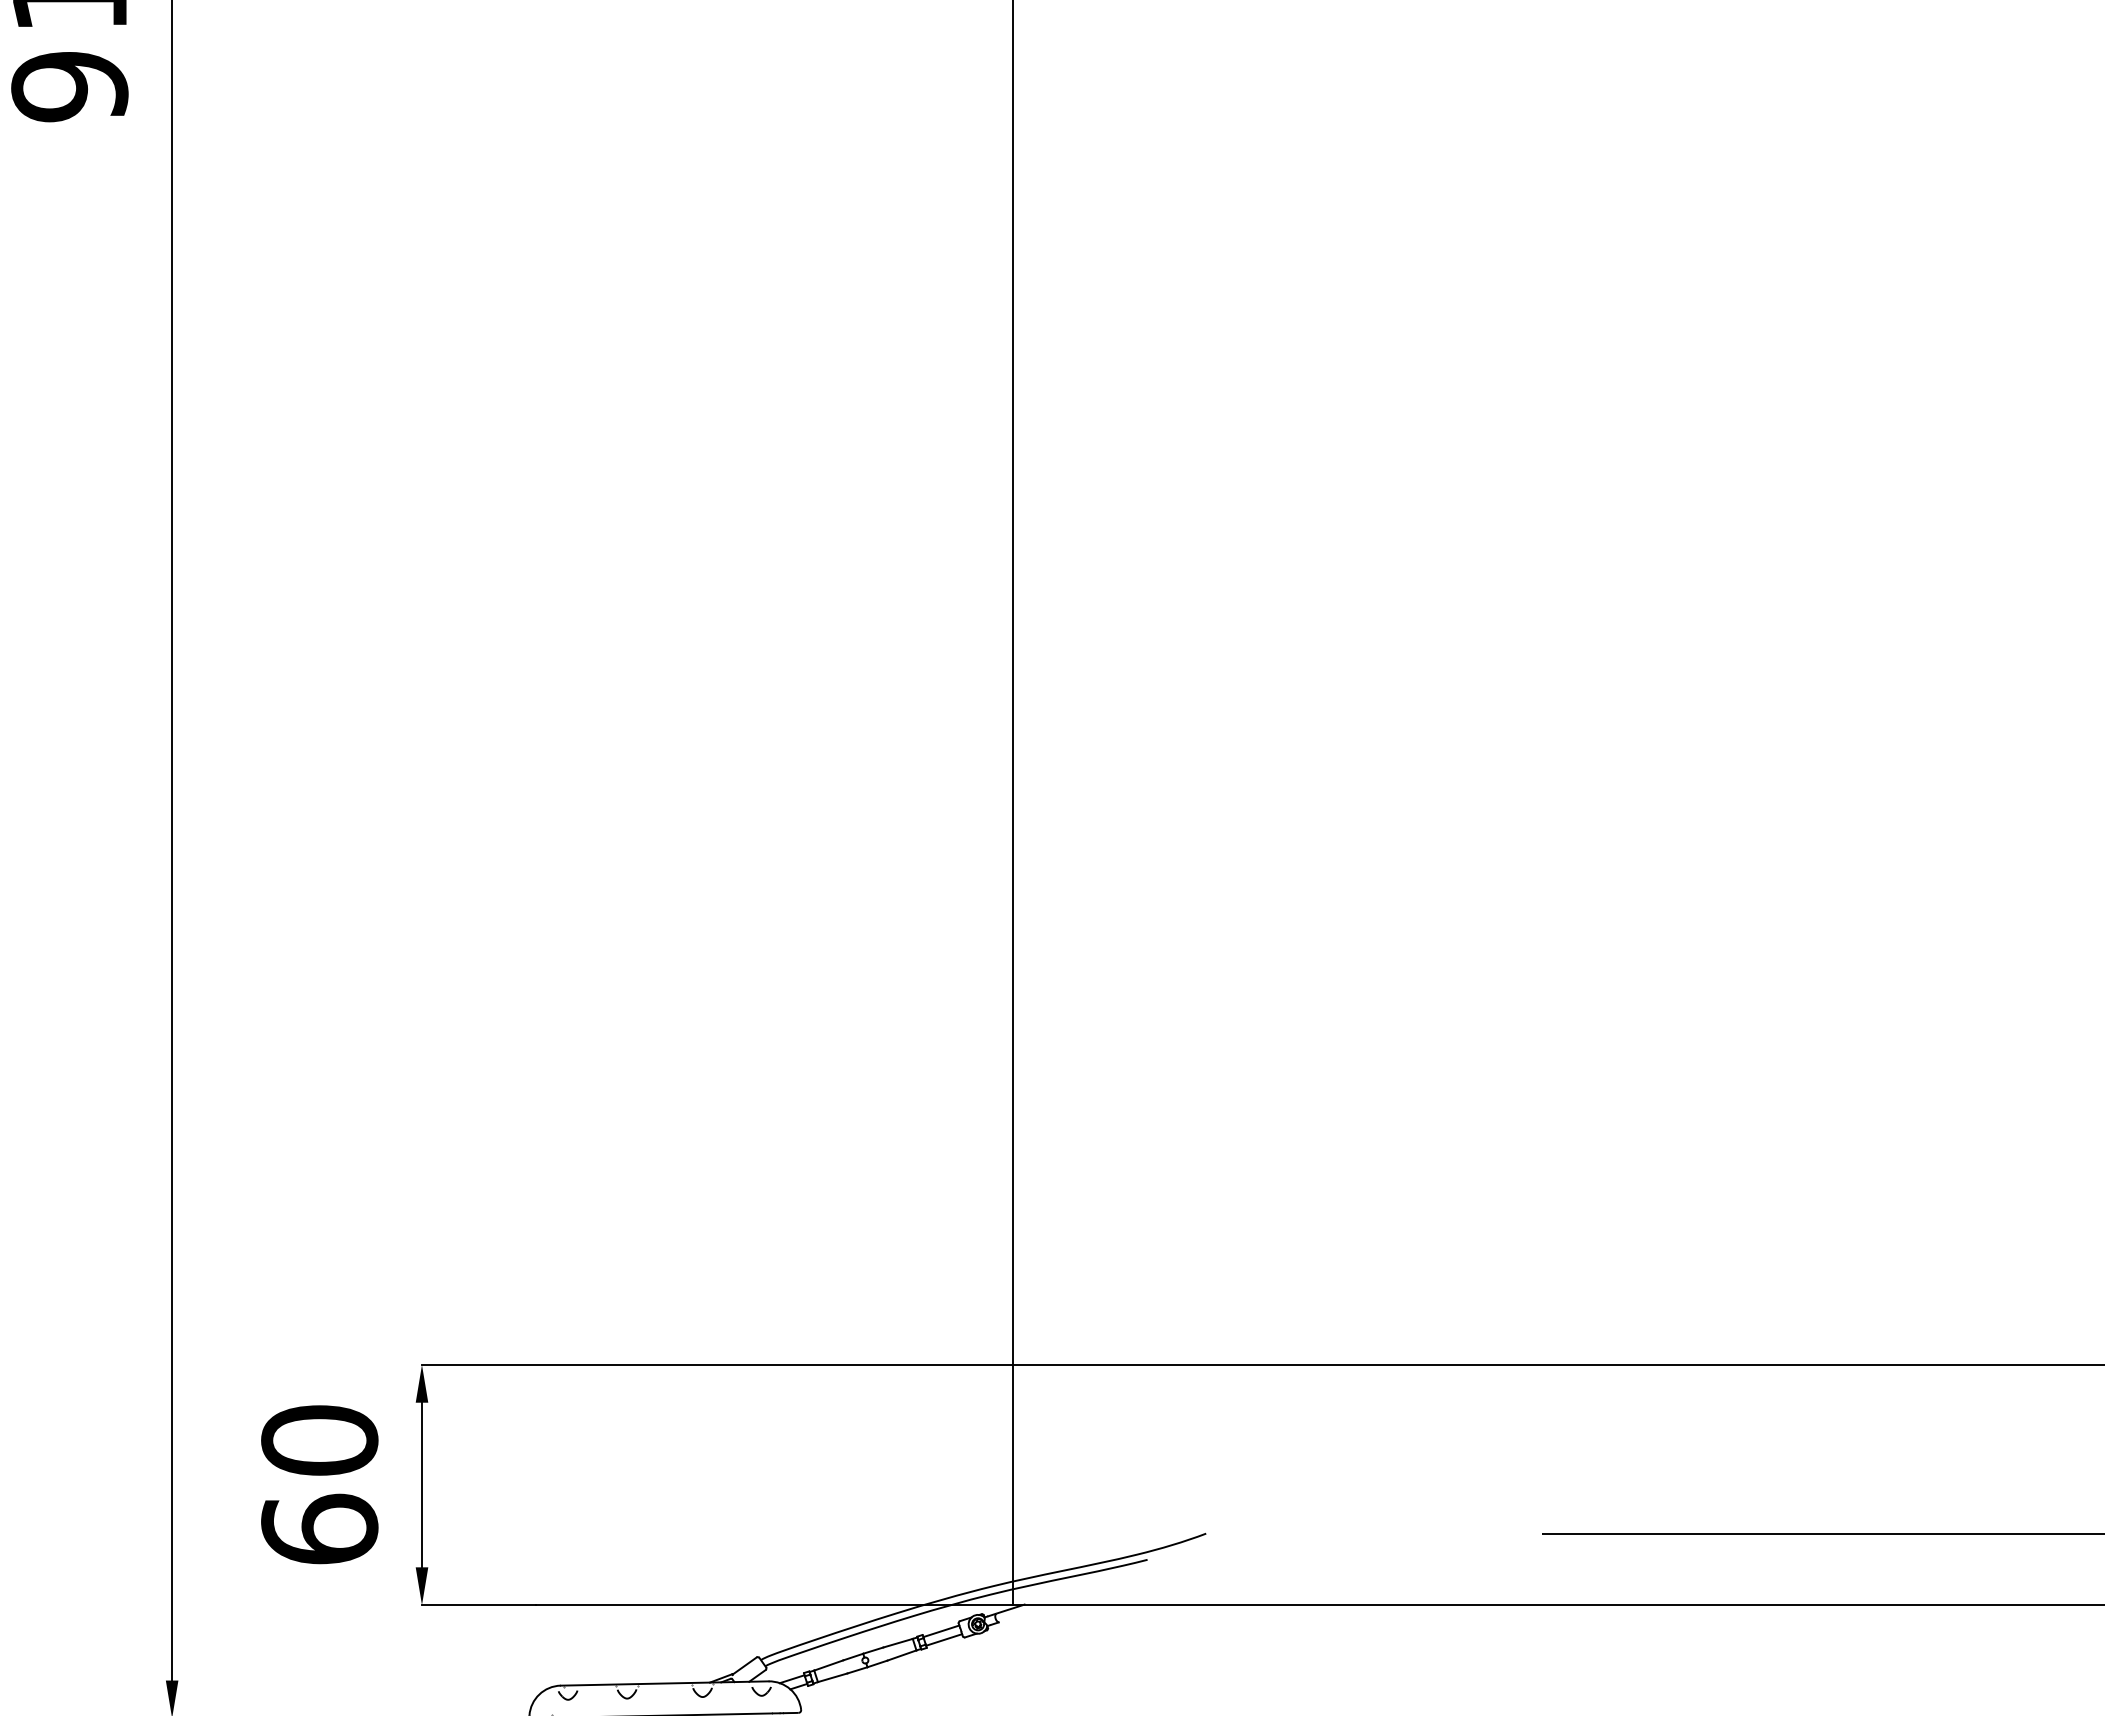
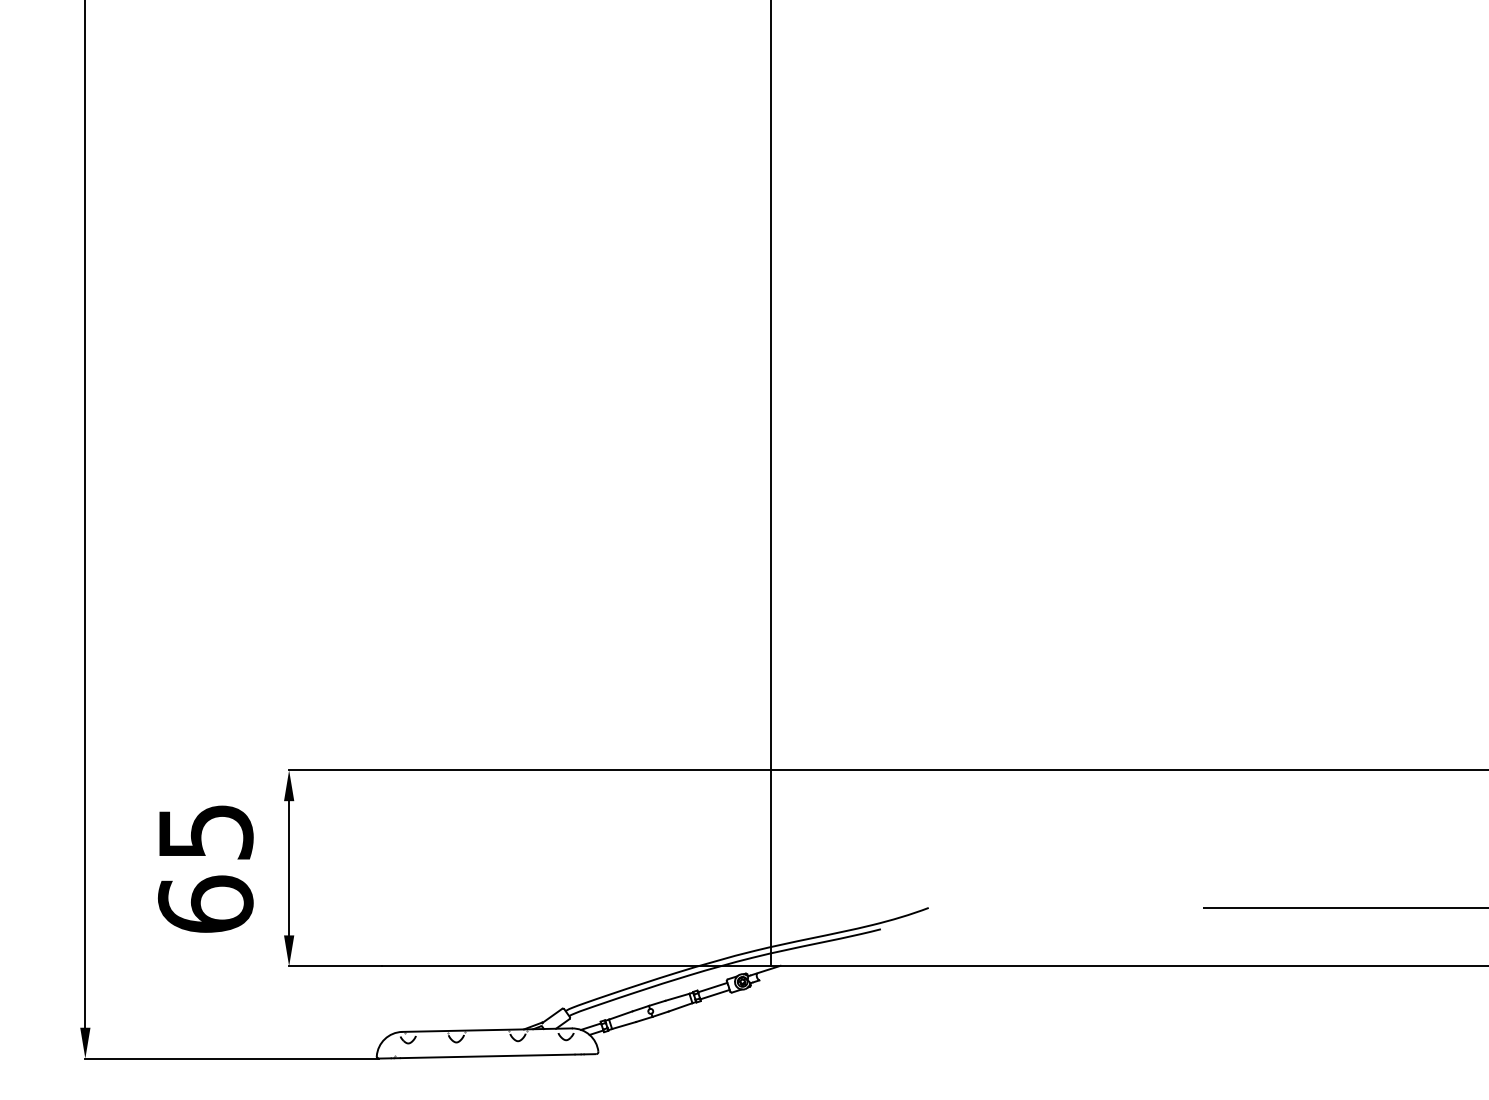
text: (319, 1440) -> (205, 831), 60 -> 65

